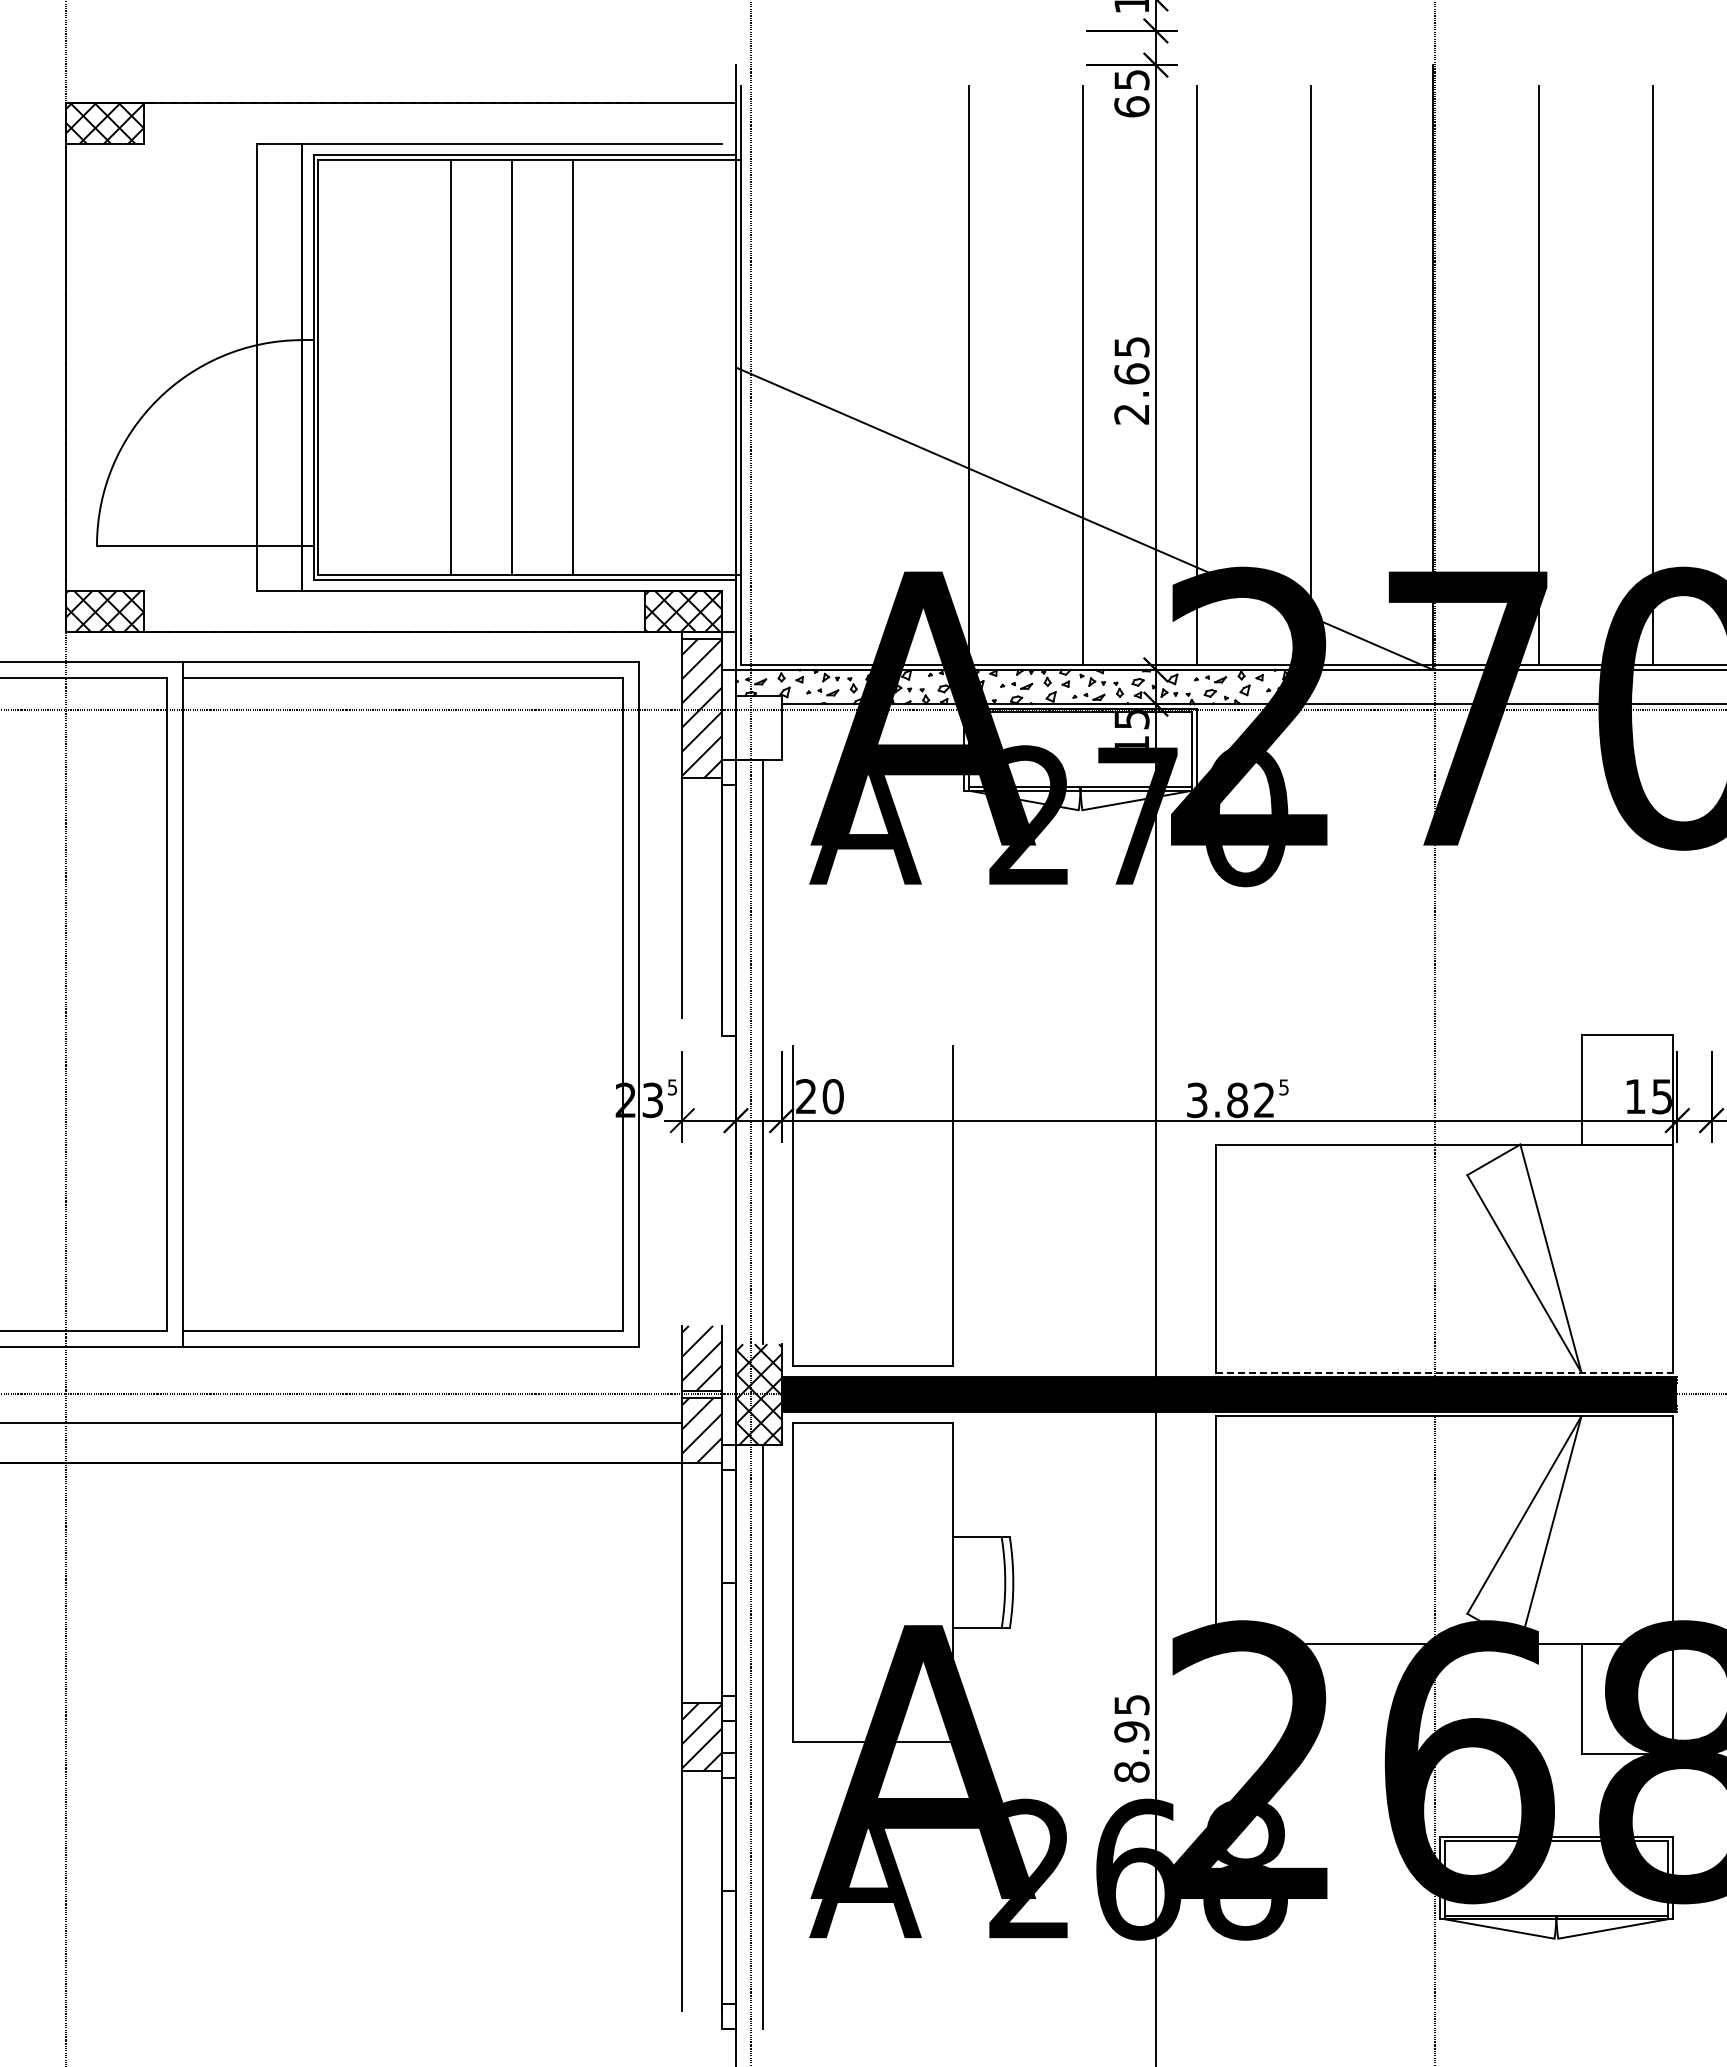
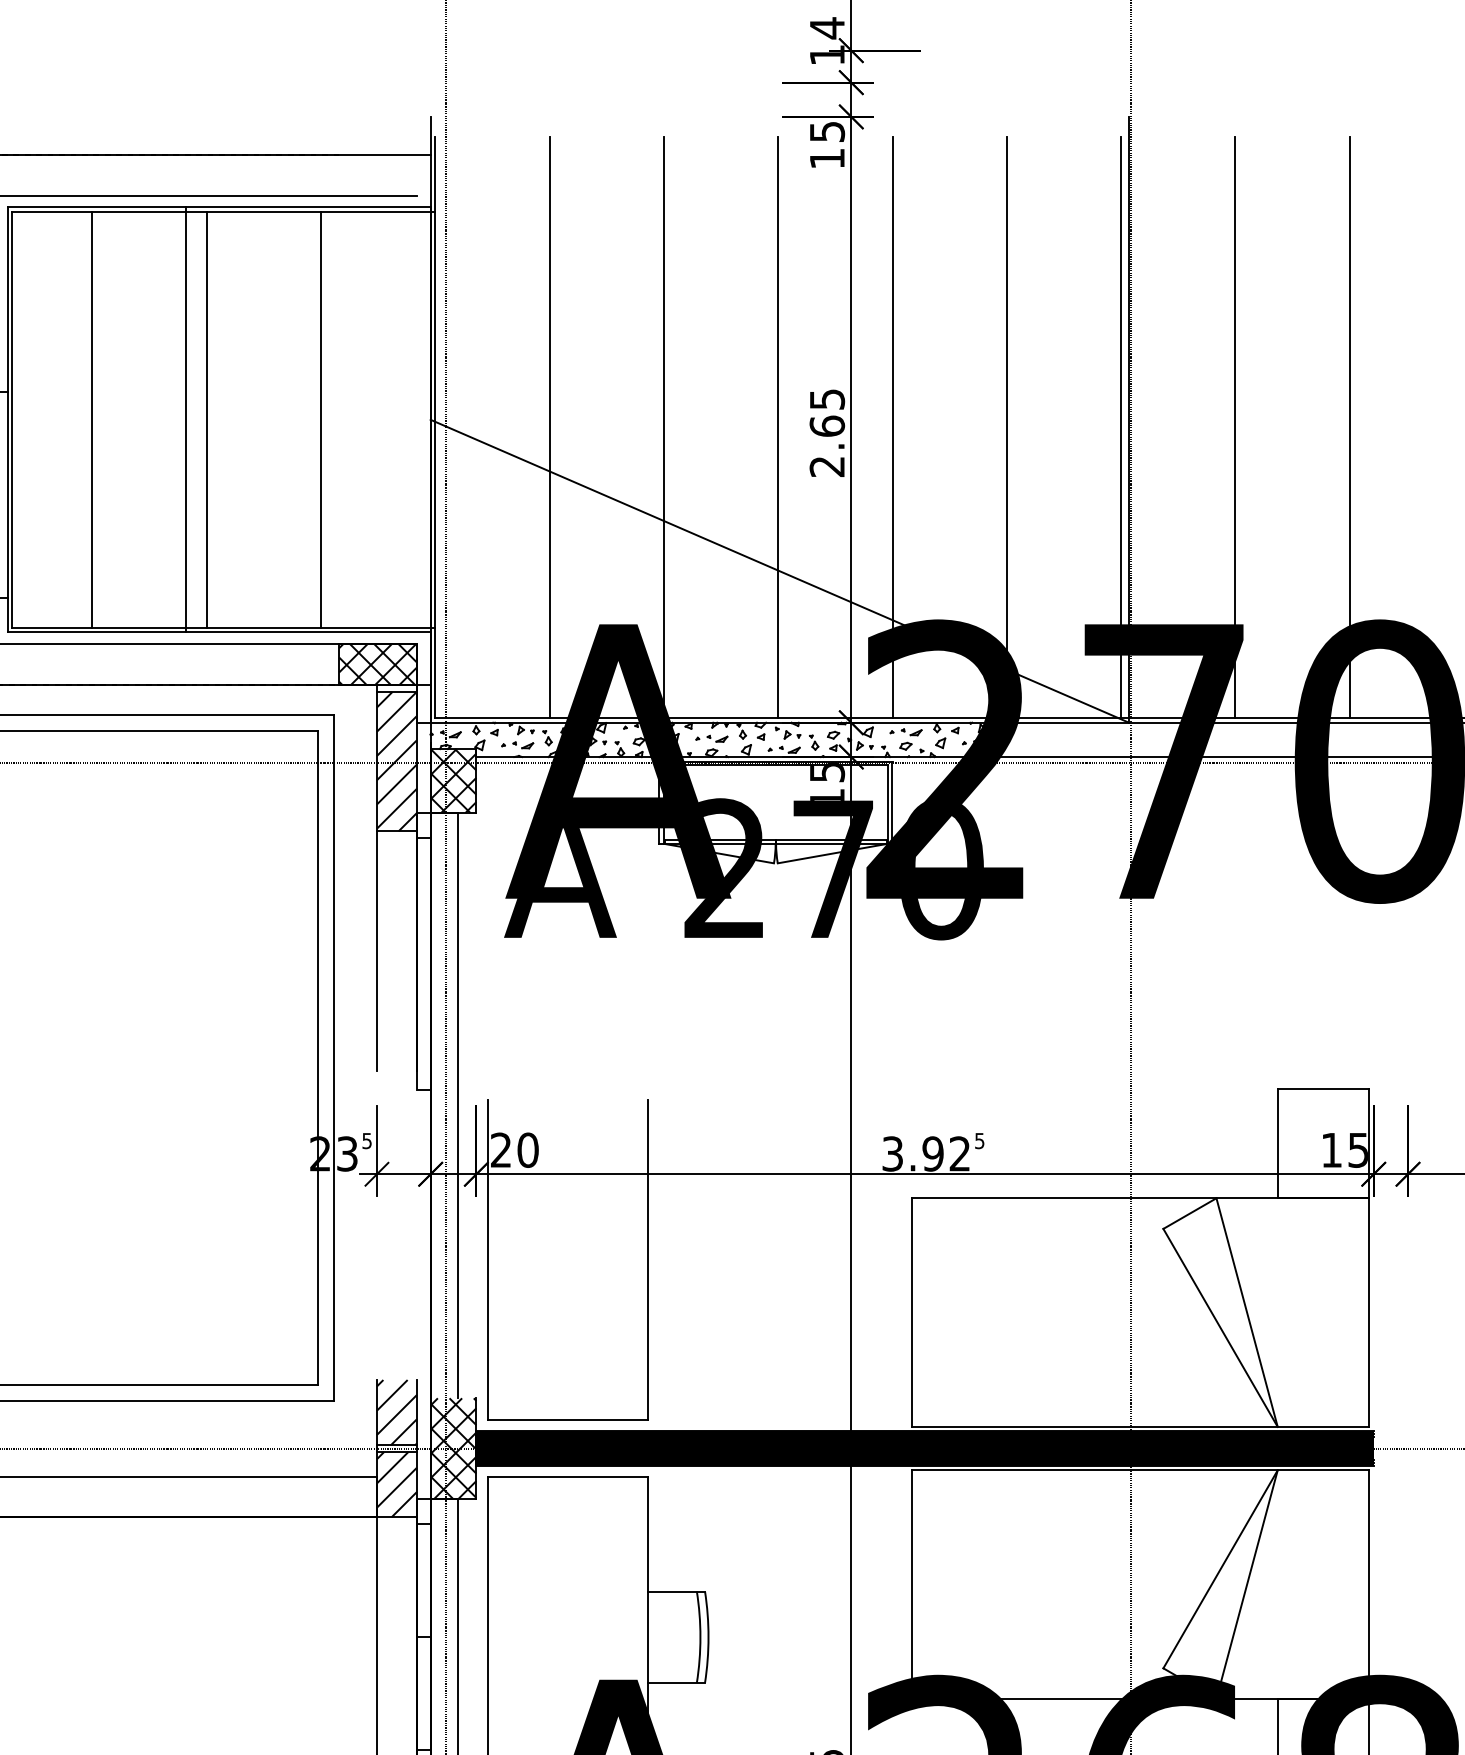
text: (1131, 106) -> (826, 158), 65 -> 15
line: (451, 367) -> (92, 419), moved
line: (491, 367) -> (185, 419), added
line: (573, 367) -> (321, 419), moved
line: (854, 375) -> (549, 427), added
line: (1425, 375) -> (1121, 427), added
hatch: (758, 728) -> (453, 781), added
text: (1237, 1100) -> (933, 1154), 3.82 -> 3.92
line: (1445, 1372) -> (1141, 1426), dashed -> solid

